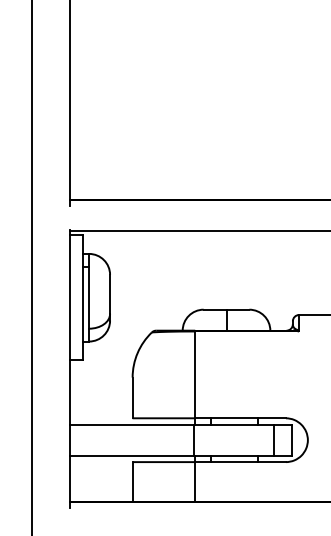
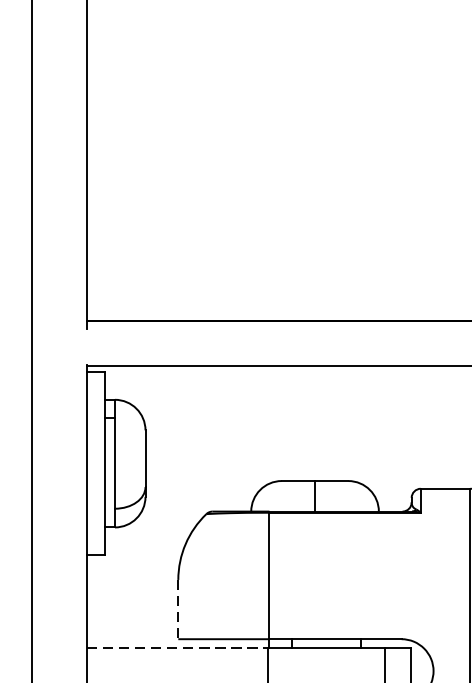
line: (132, 398) -> (178, 610), solid -> dashed
line: (132, 424) -> (178, 648), solid -> dashed

